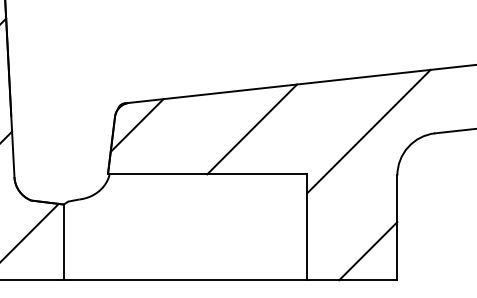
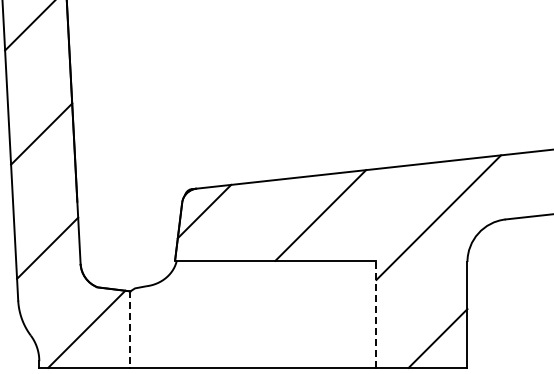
line: (307, 227) -> (376, 314), solid -> dashed
line: (63, 243) -> (130, 330), solid -> dashed

